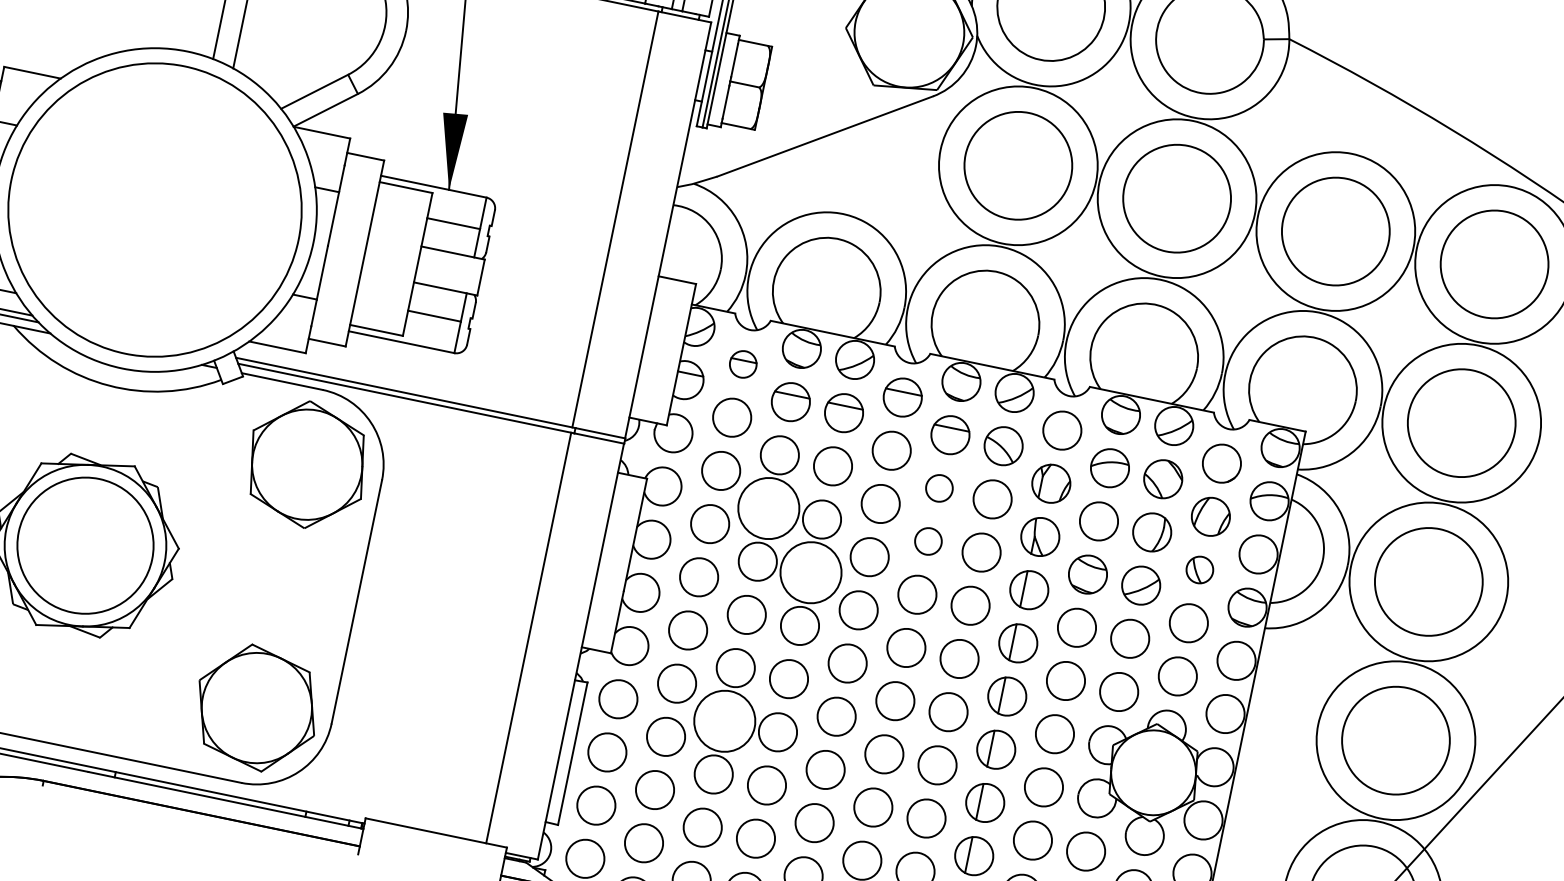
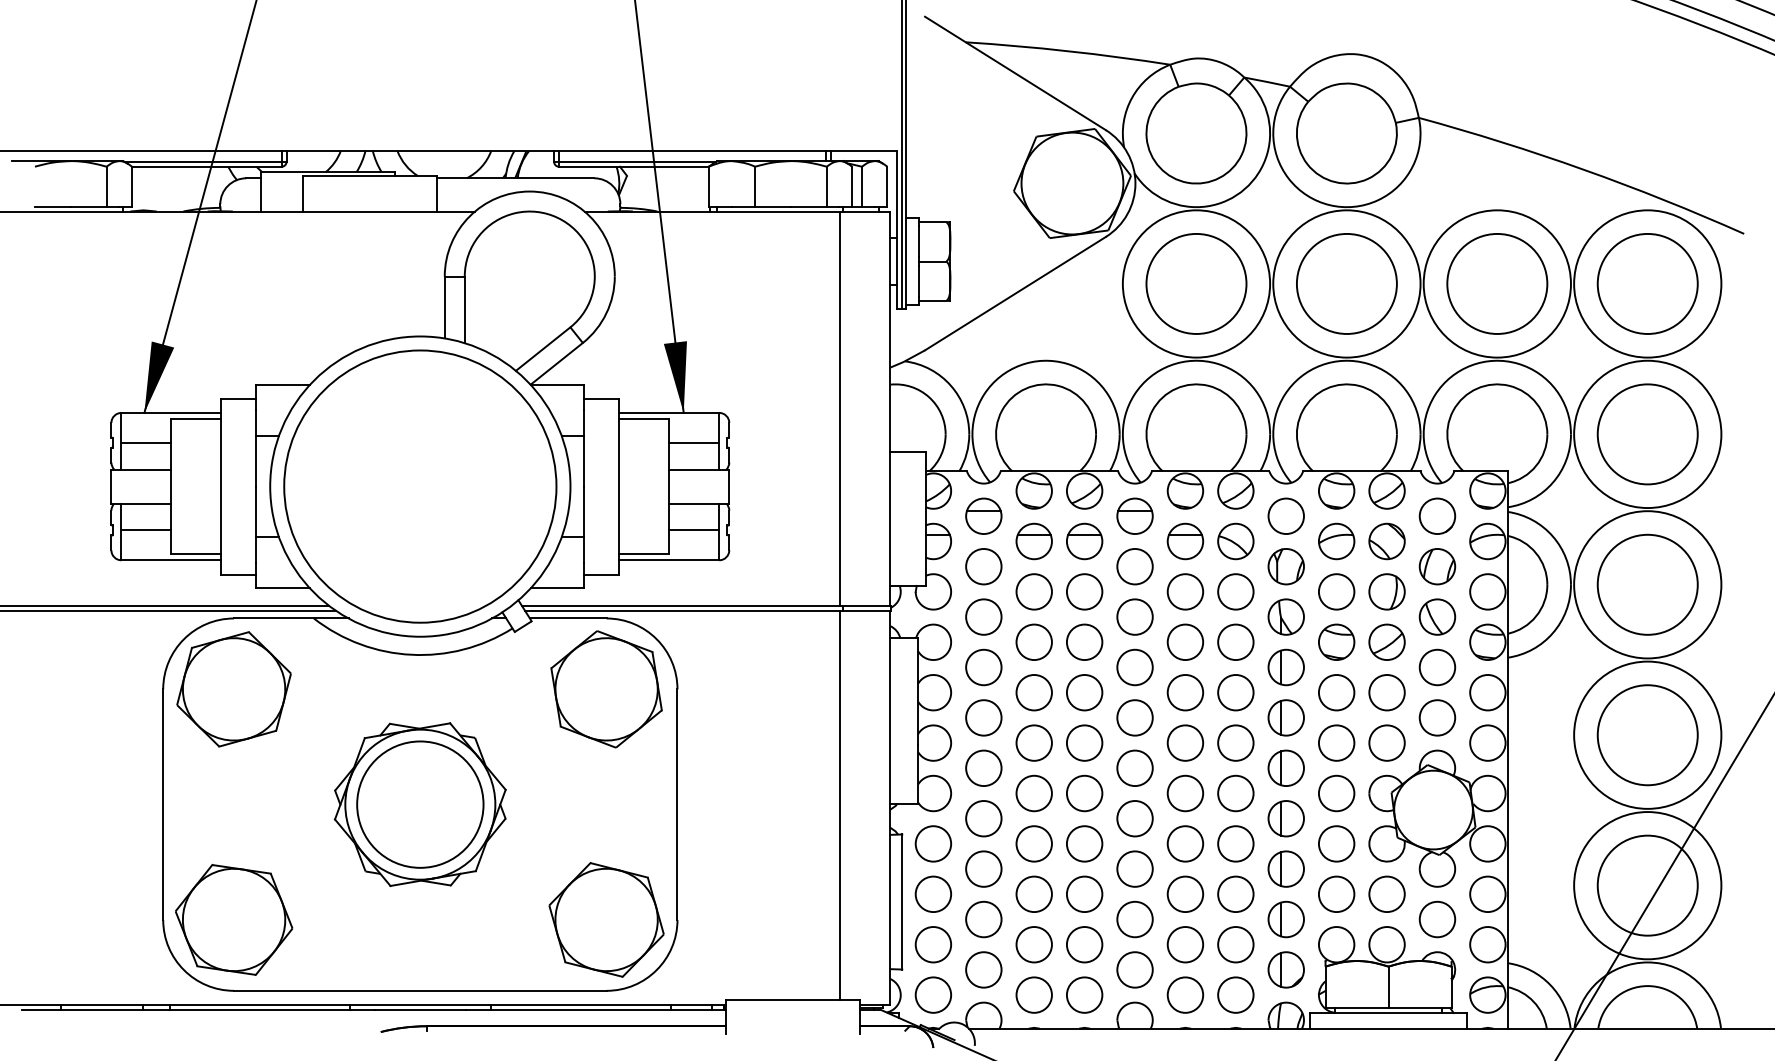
part: (743, 363) -> (983, 515), size x1.43
circle: (939, 487) -> (1185, 591), size x1.43
circle: (768, 508) -> (1033, 642), size x0.62
circle: (928, 540) -> (1185, 641), size x1.43
part: (1200, 569) -> (1437, 616), size x1.43
circle: (810, 572) -> (1084, 692), size x0.62
circle: (724, 720) -> (1033, 843), size x0.62

